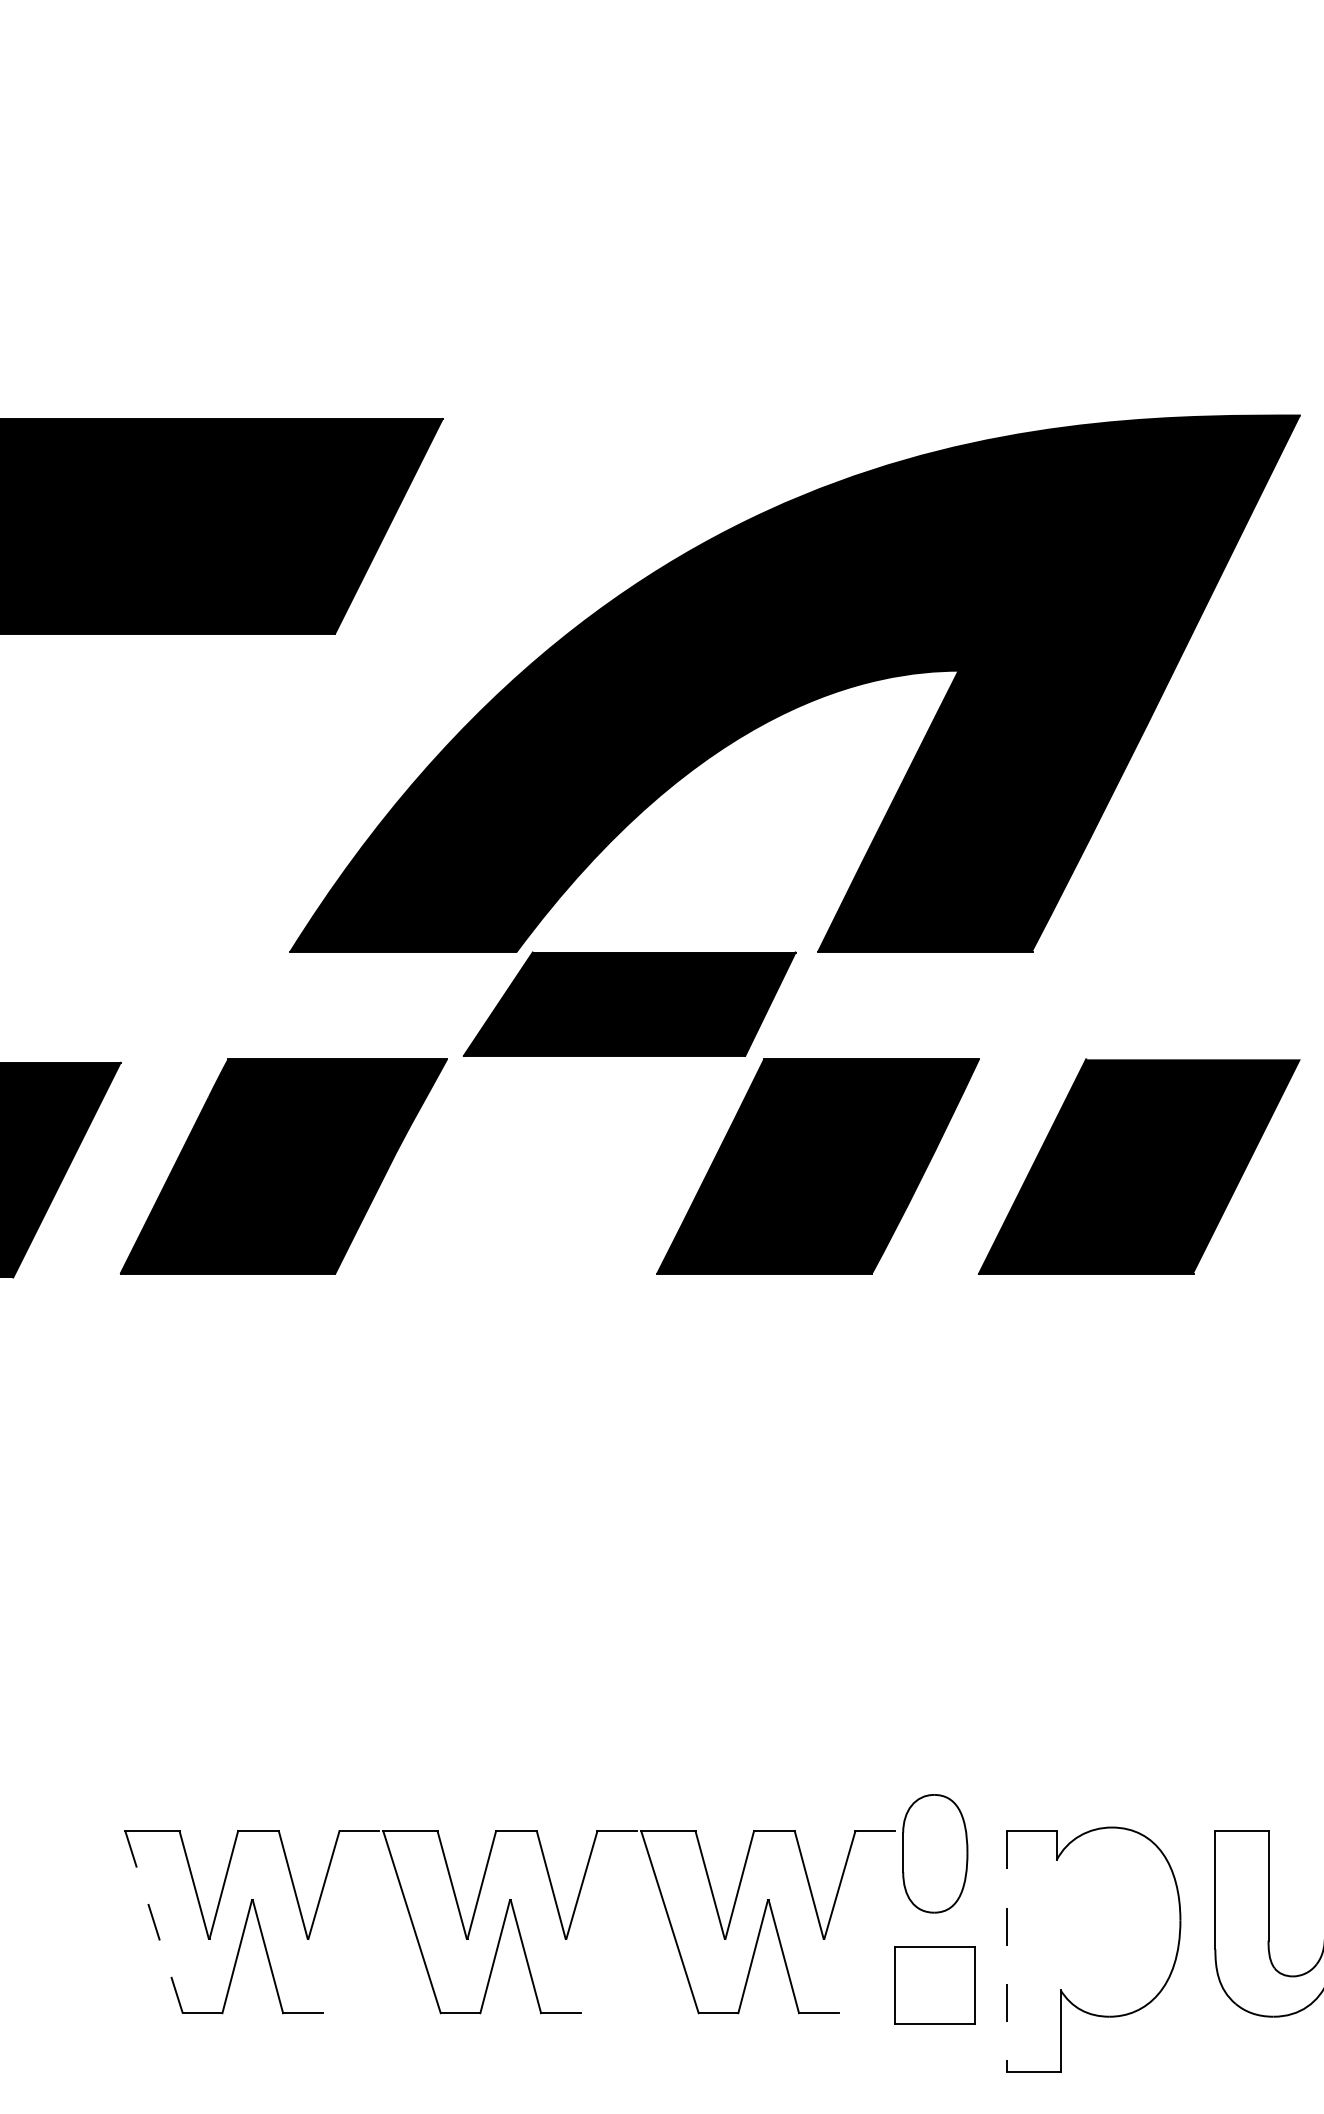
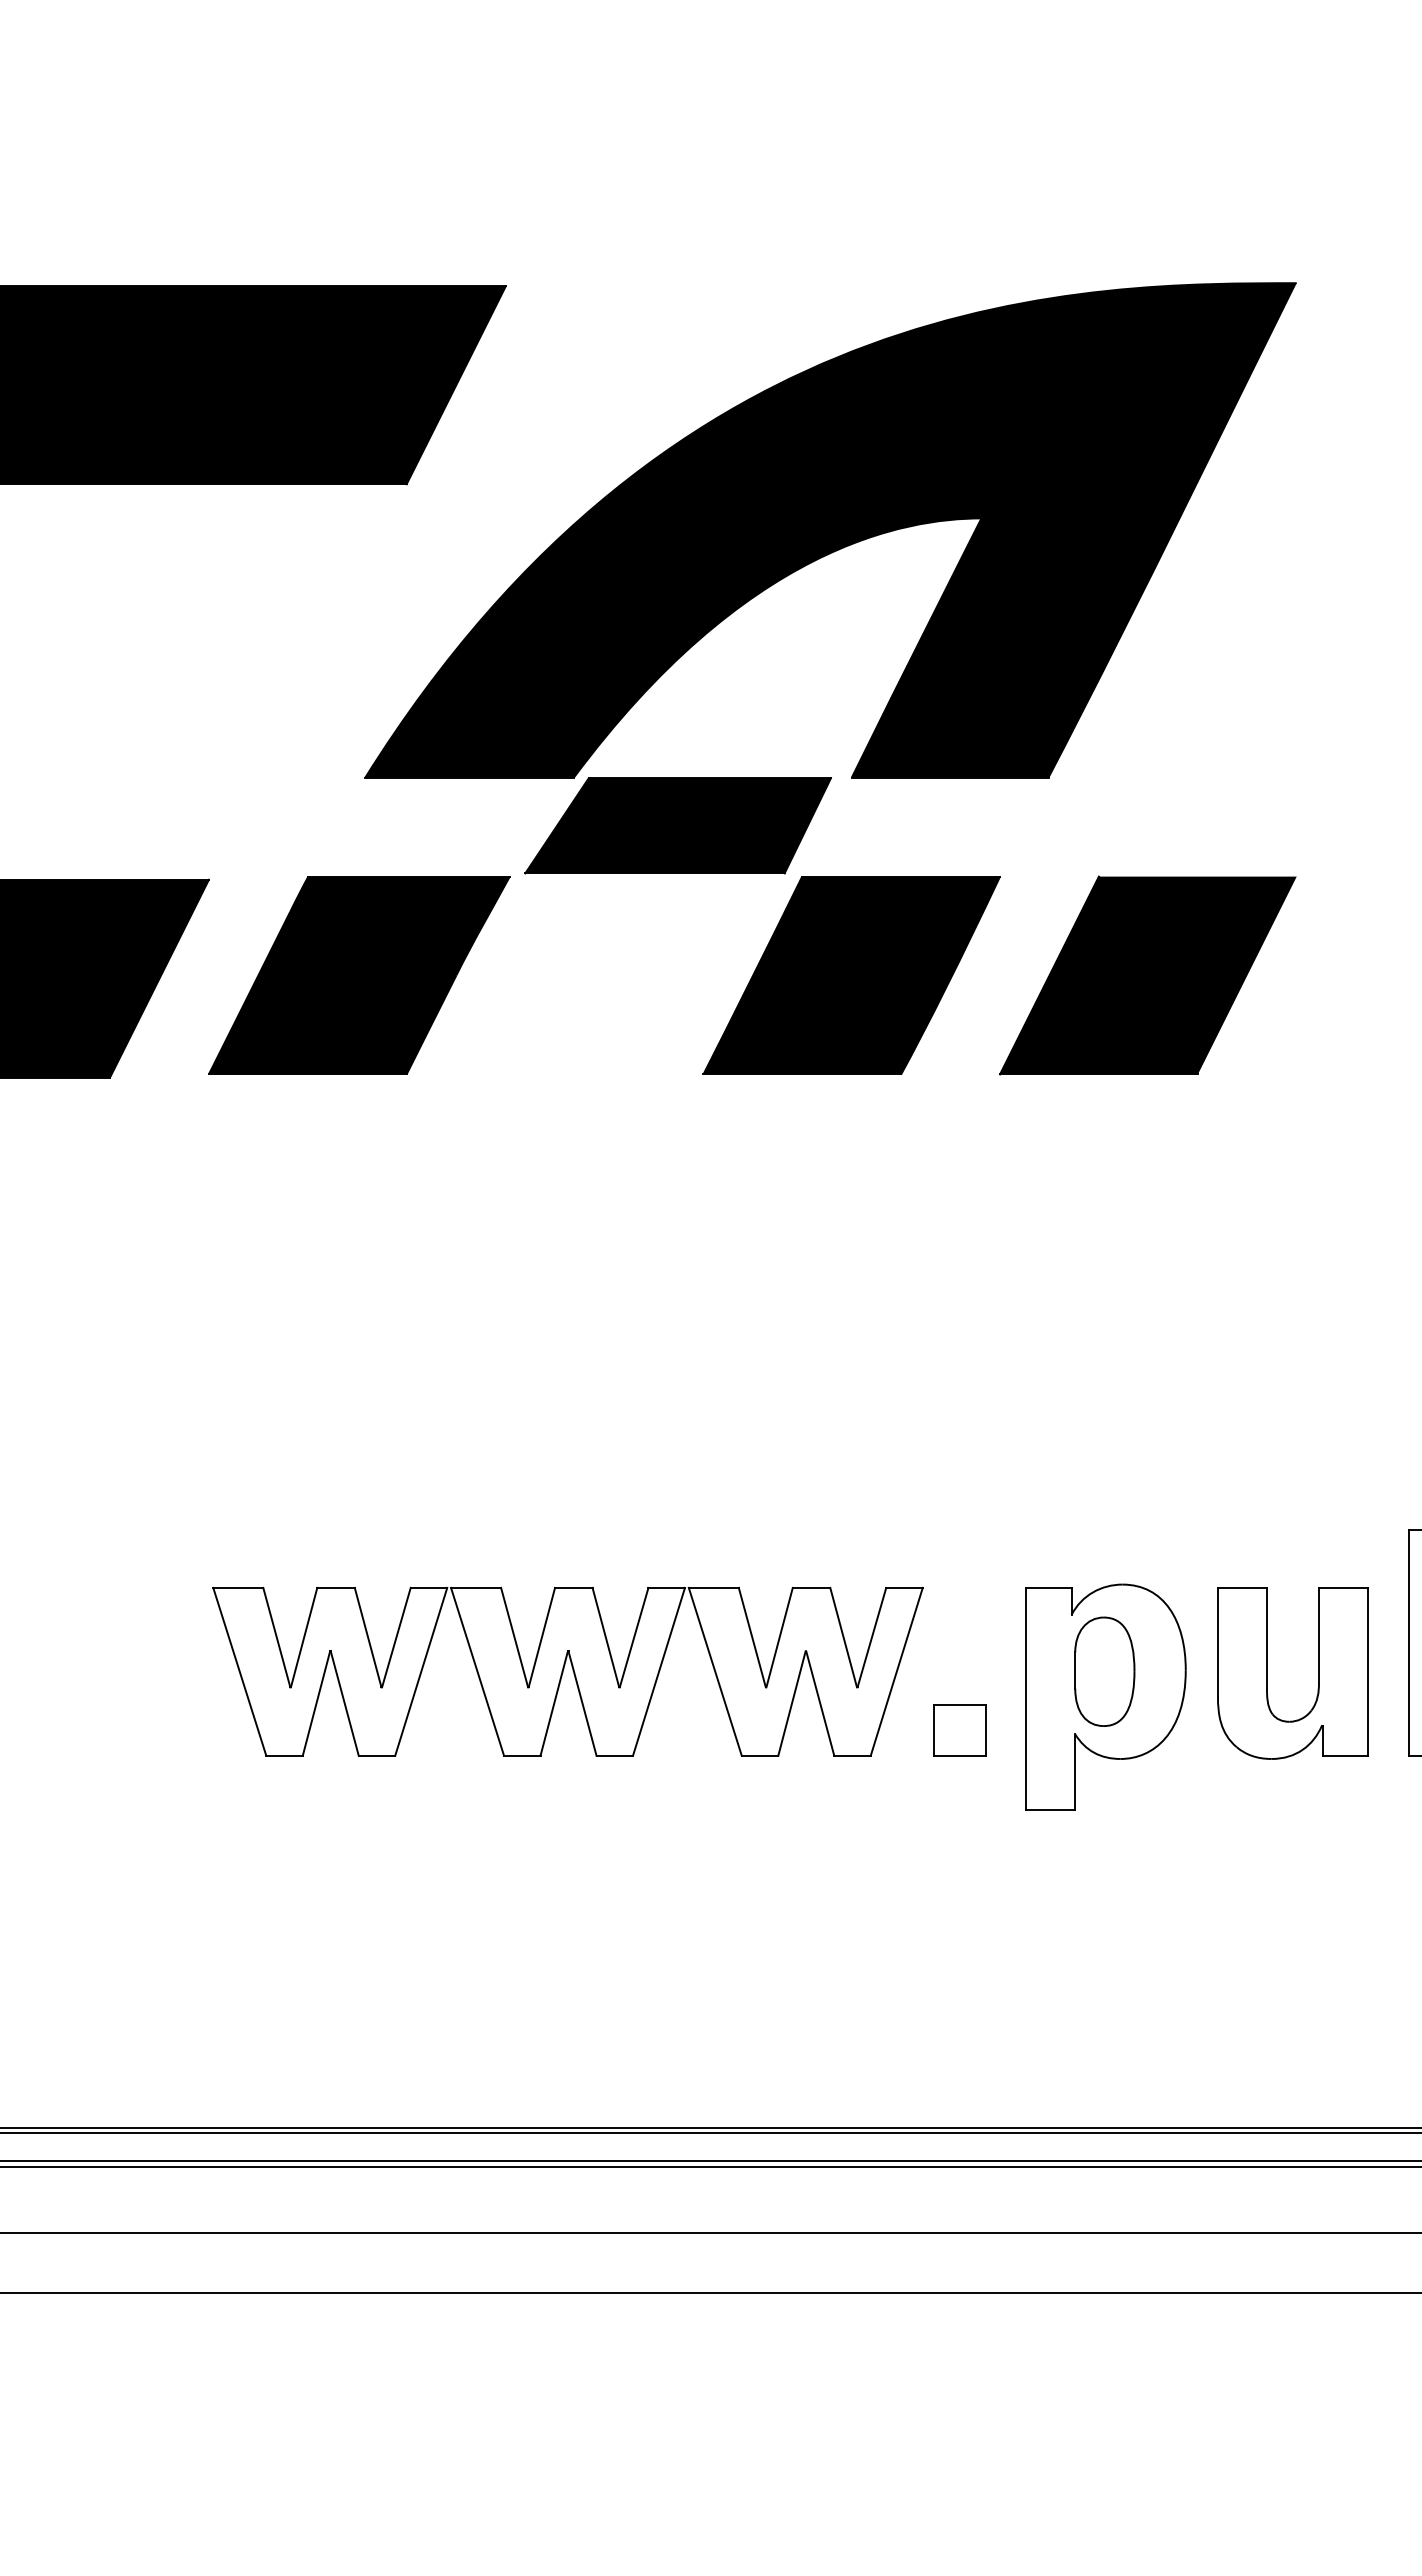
part: (934, 1853) -> (1104, 1671), moved
line: (153, 1921) -> (239, 1671), dashed -> solid
line: (351, 1921) -> (421, 1671), added
line: (608, 1921) -> (658, 1671), added
line: (866, 1921) -> (896, 1671), added
line: (1007, 1951) -> (1026, 1698), dashed -> solid
part: (934, 1985) -> (959, 1730), size x0.71

